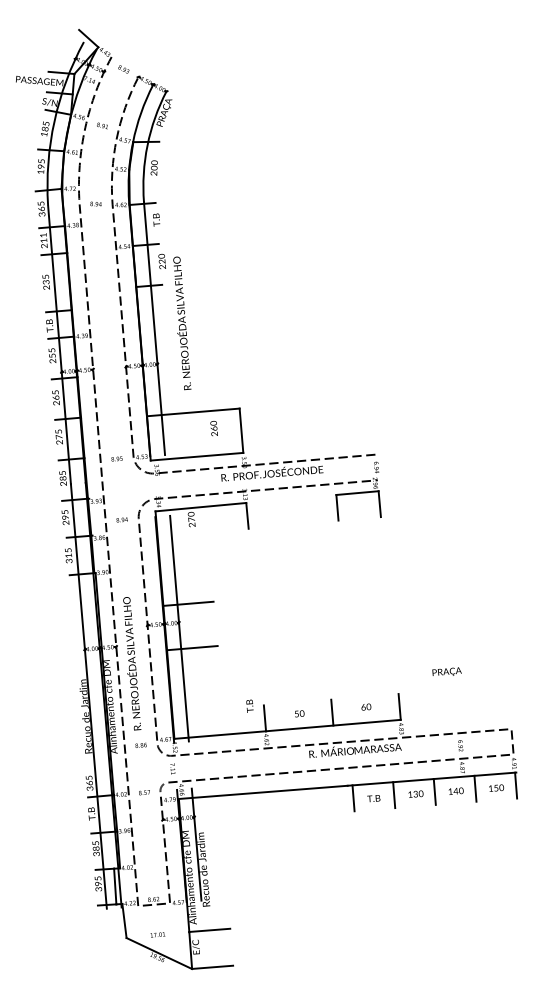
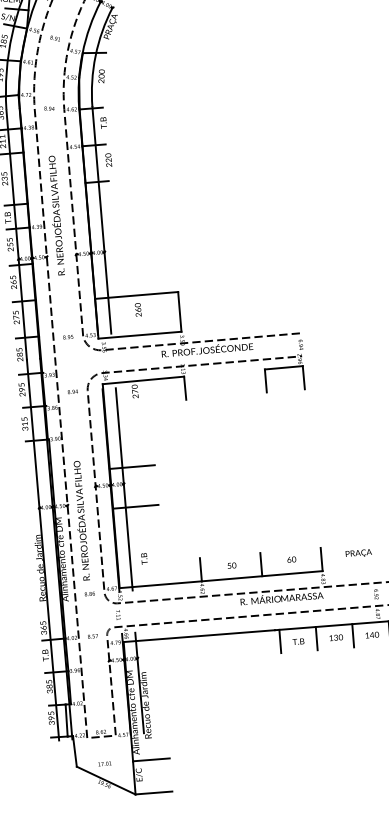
text: (182, 323) -> (57, 215), moved
text: (213, 428) -> (137, 309), moved
text: (446, 671) -> (358, 552), moved
text: (249, 705) -> (143, 558), moved

